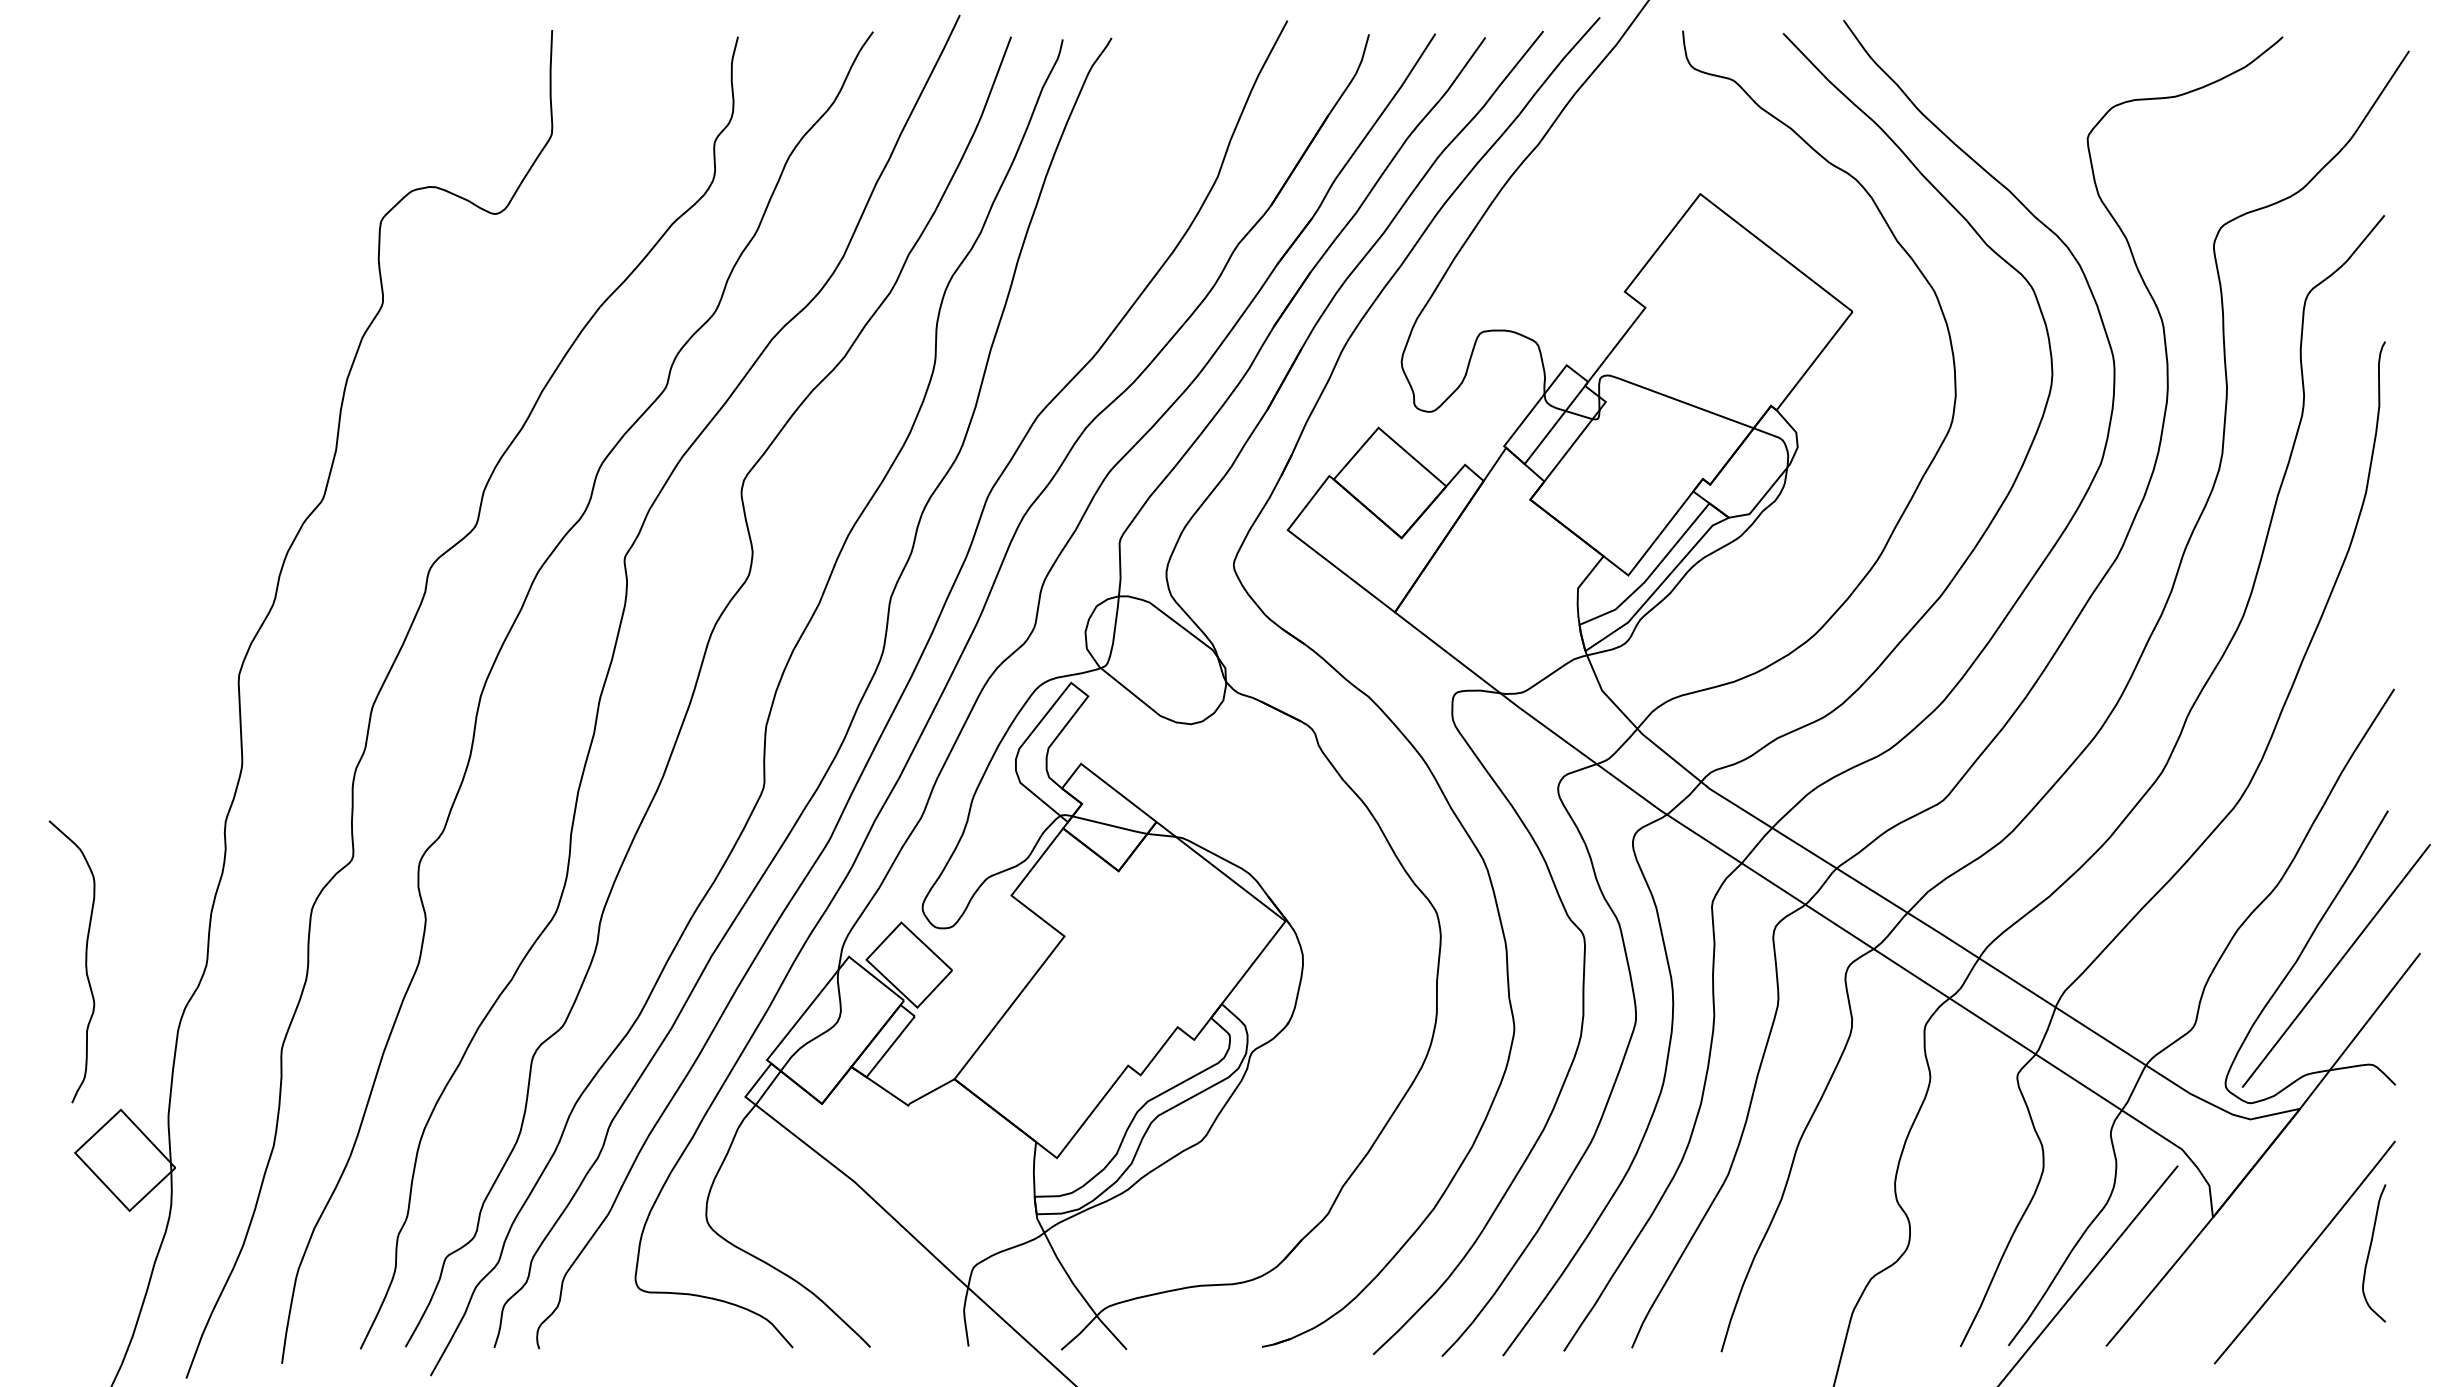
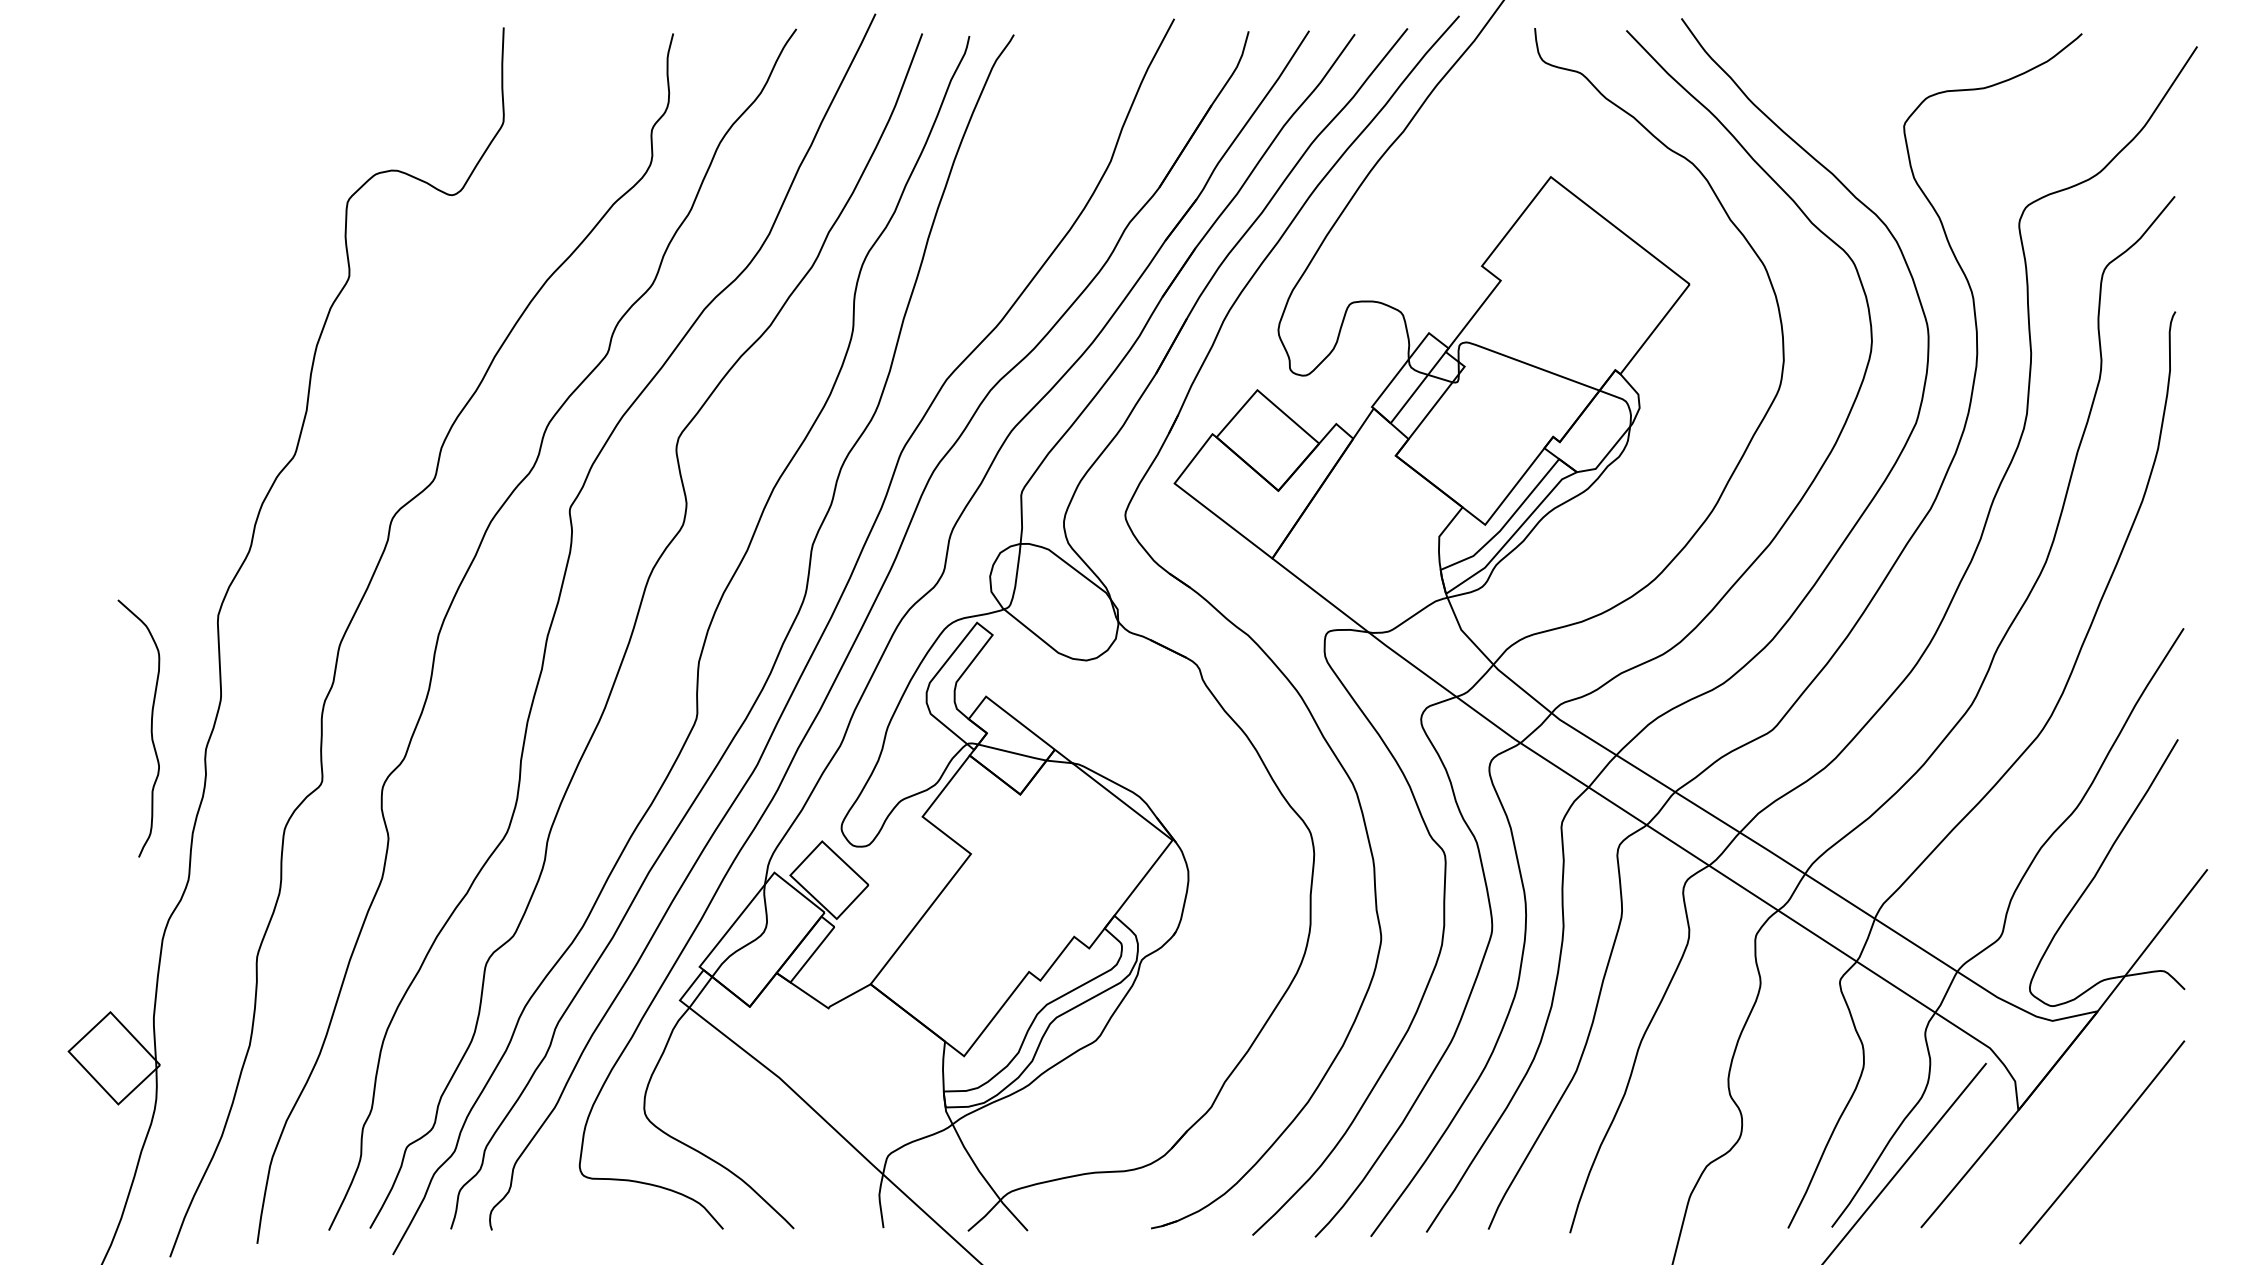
curve: (85, 961) -> (151, 728), moved
line: (2335, 965) -> (2130, 880), removed
curve: (2370, 1251) -> (2162, 1141), removed

